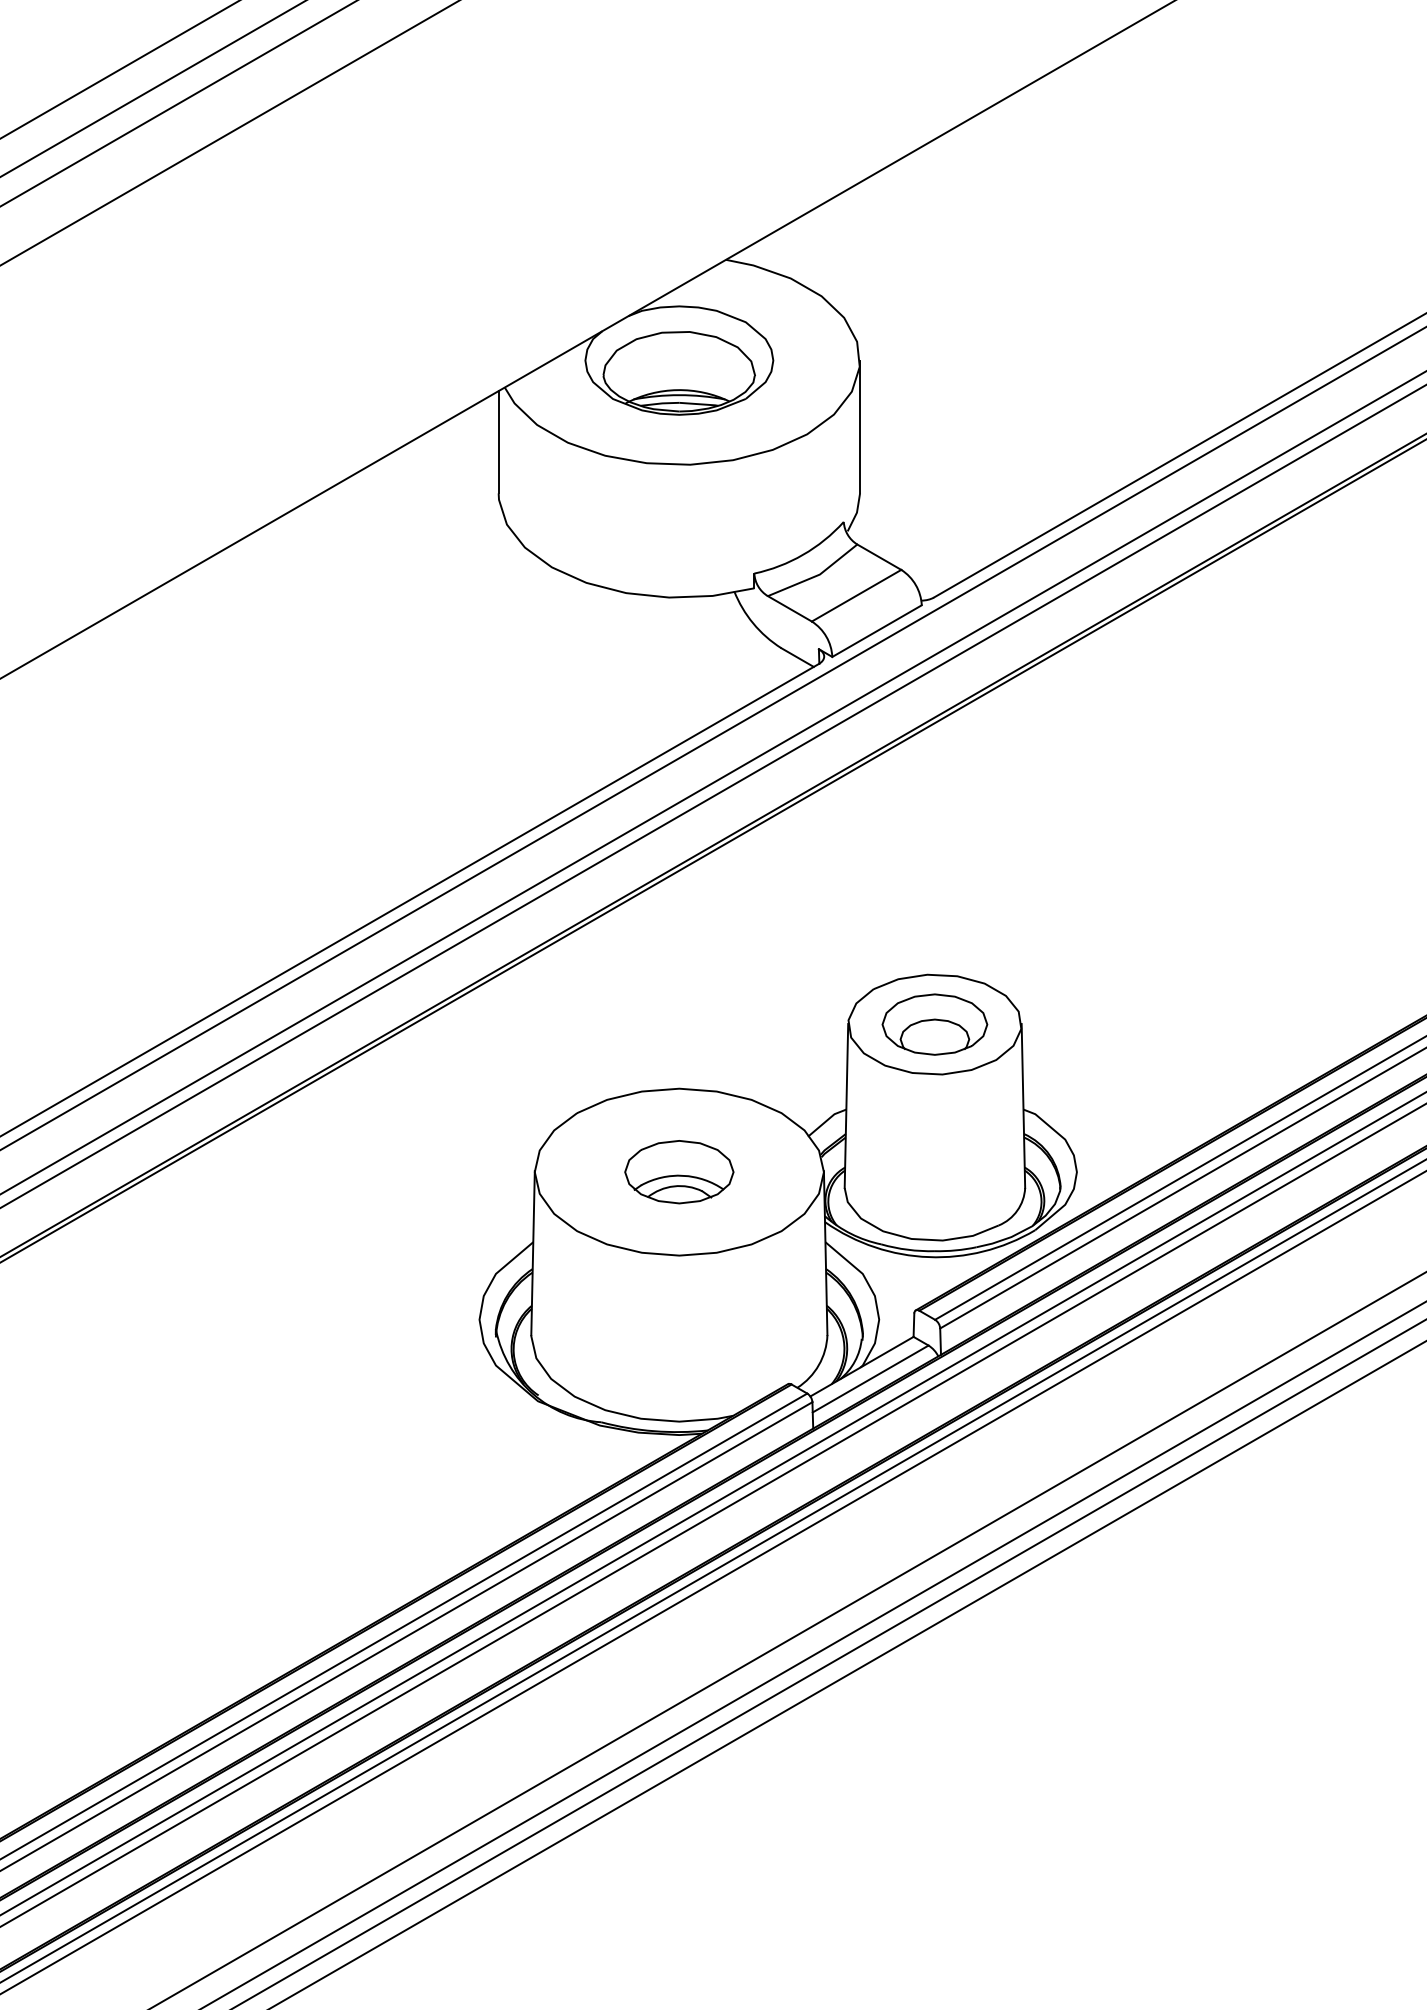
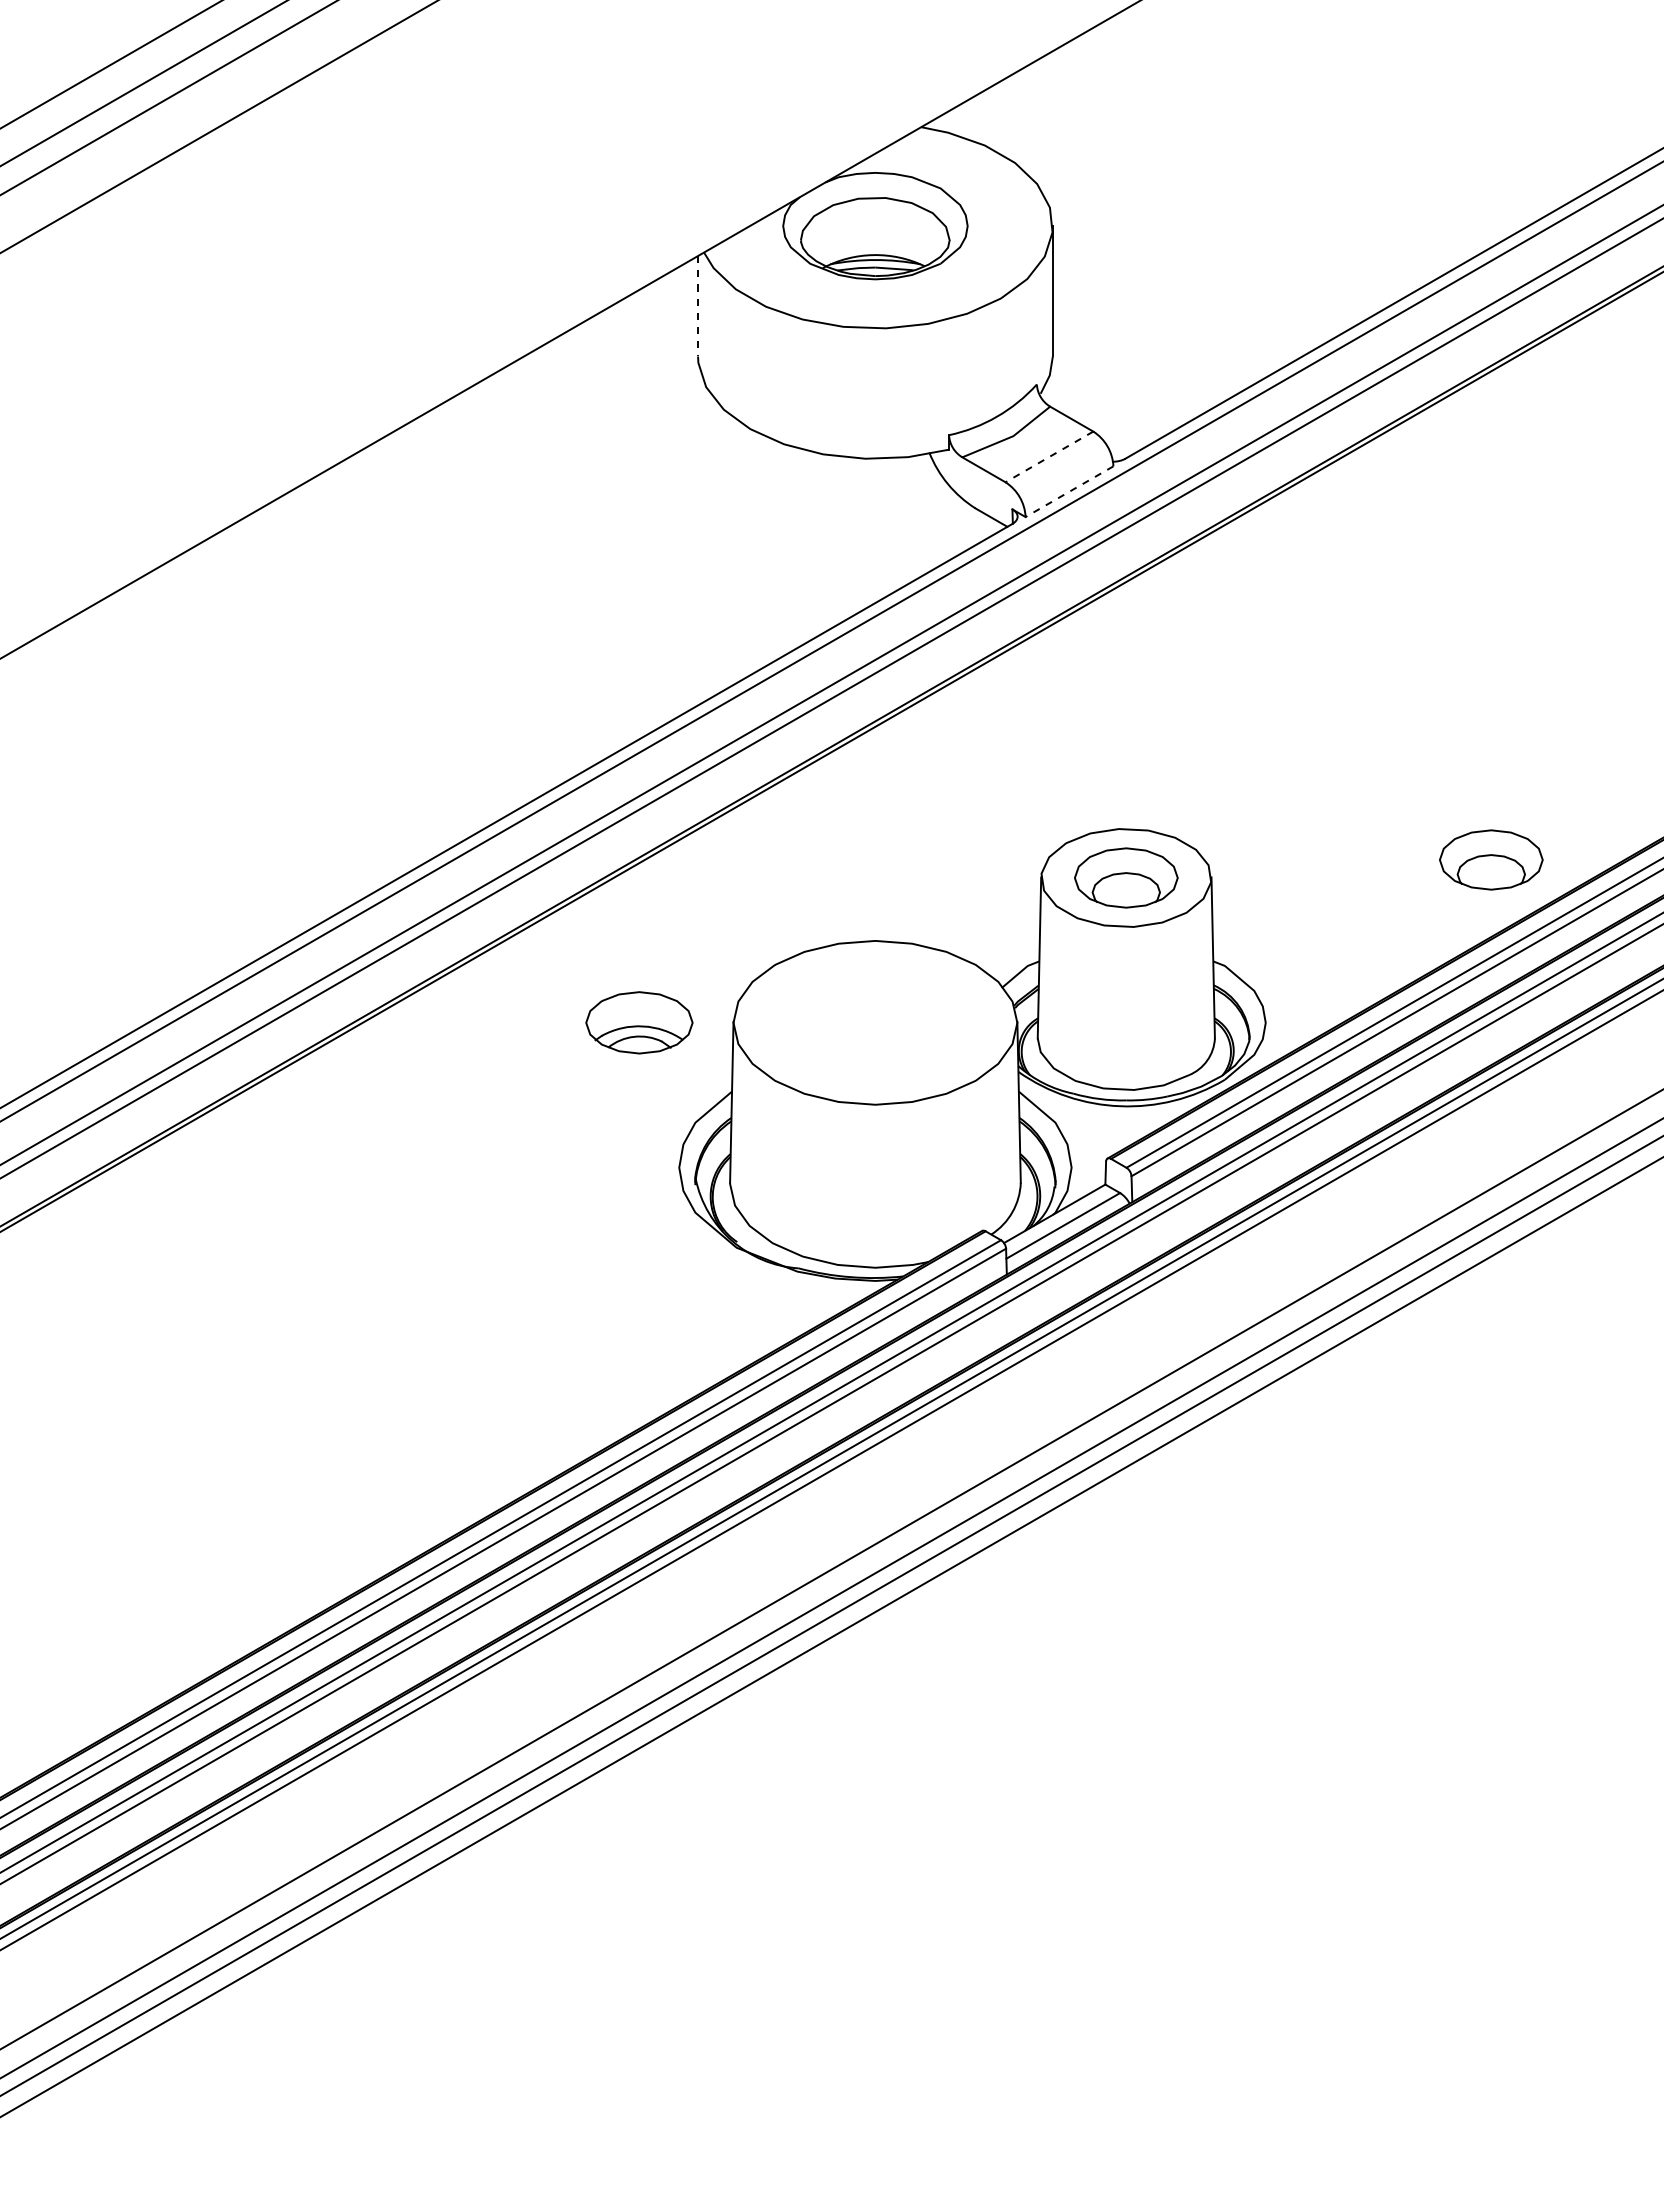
line: (499, 442) -> (698, 306), solid -> dashed
line: (856, 595) -> (1049, 456), solid -> dashed
line: (877, 630) -> (1069, 491), solid -> dashed
part: (1306, 1005) -> (1491, 859), added
part: (679, 1171) -> (639, 1022), moved

